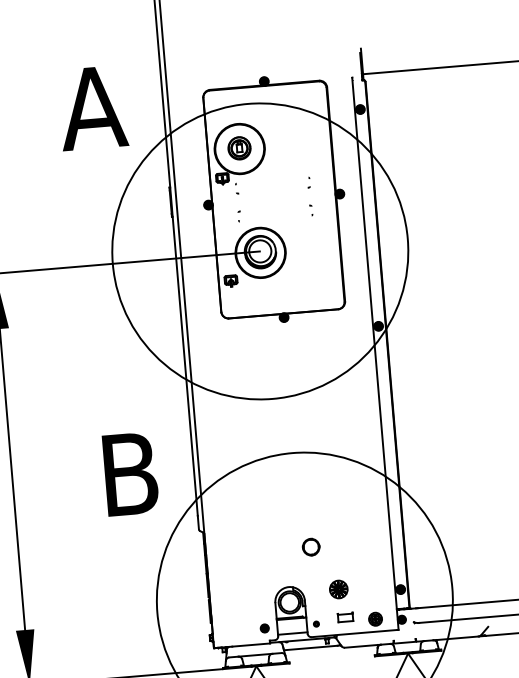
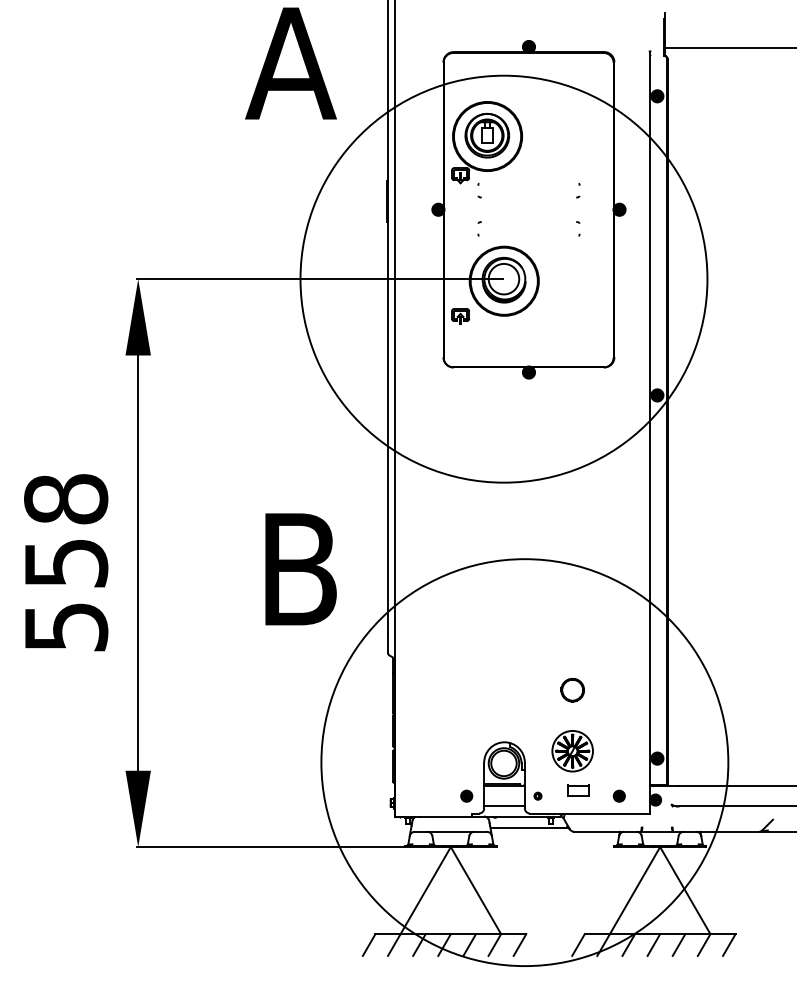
part: (239, 148) -> (487, 135), size x1.43
part: (311, 546) -> (572, 689), moved
part: (338, 589) -> (572, 751), size x1.67
part: (374, 618) -> (618, 795), size x0.62

